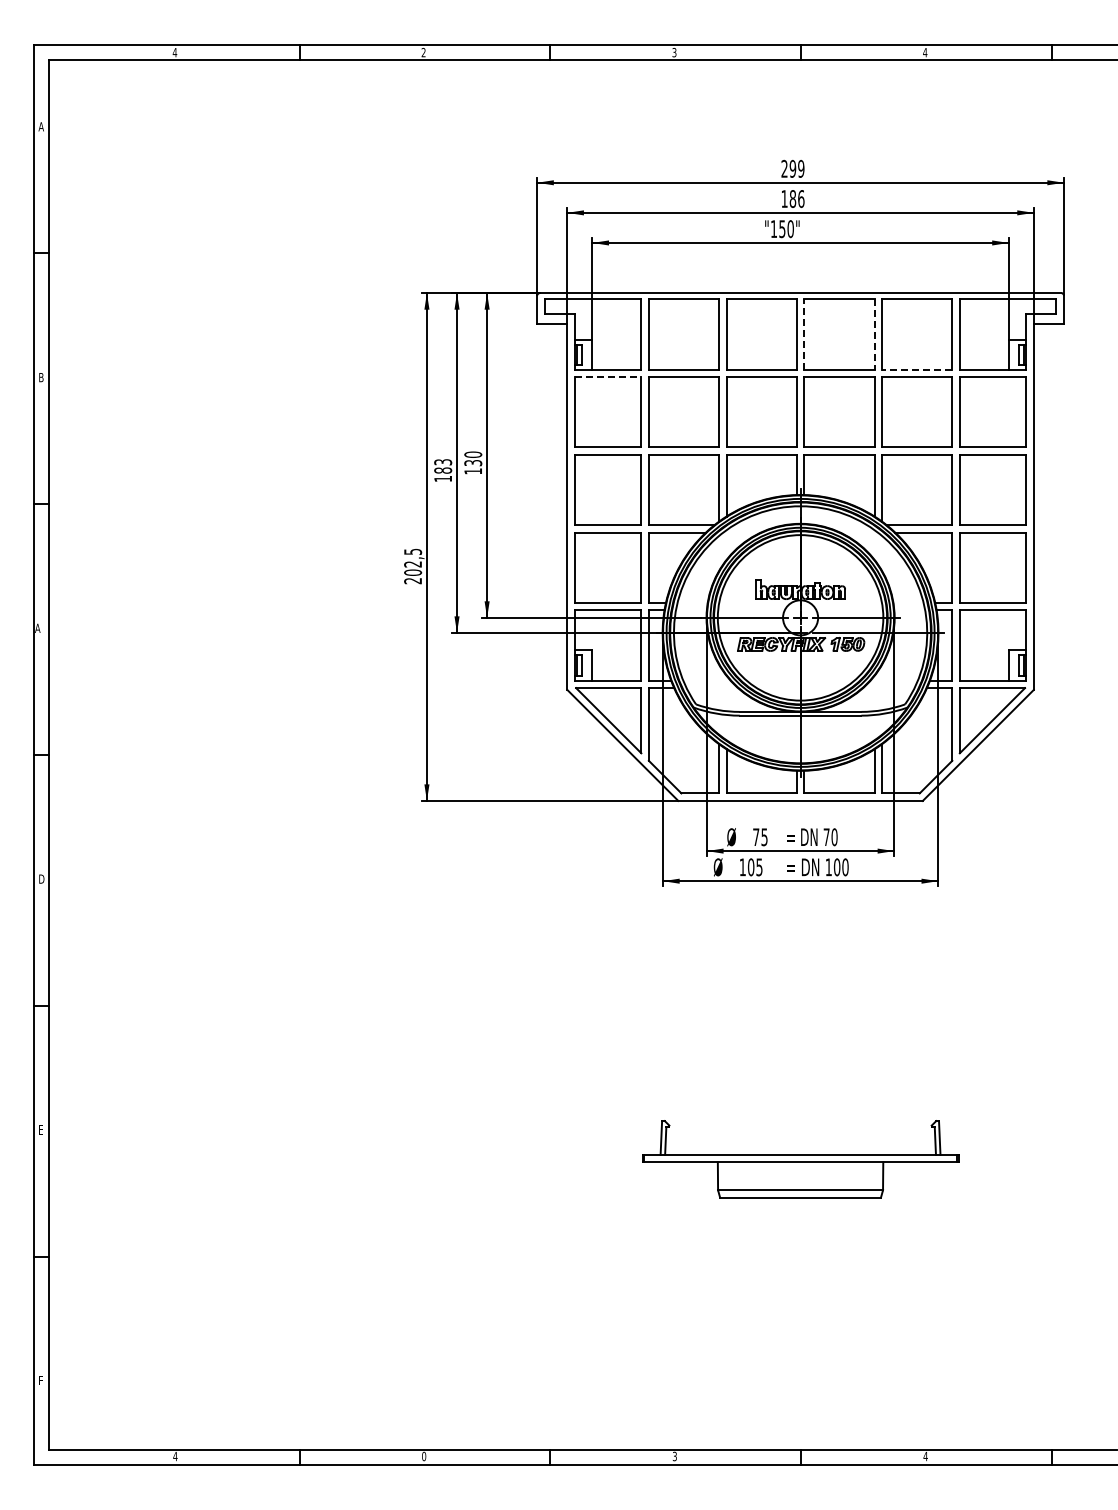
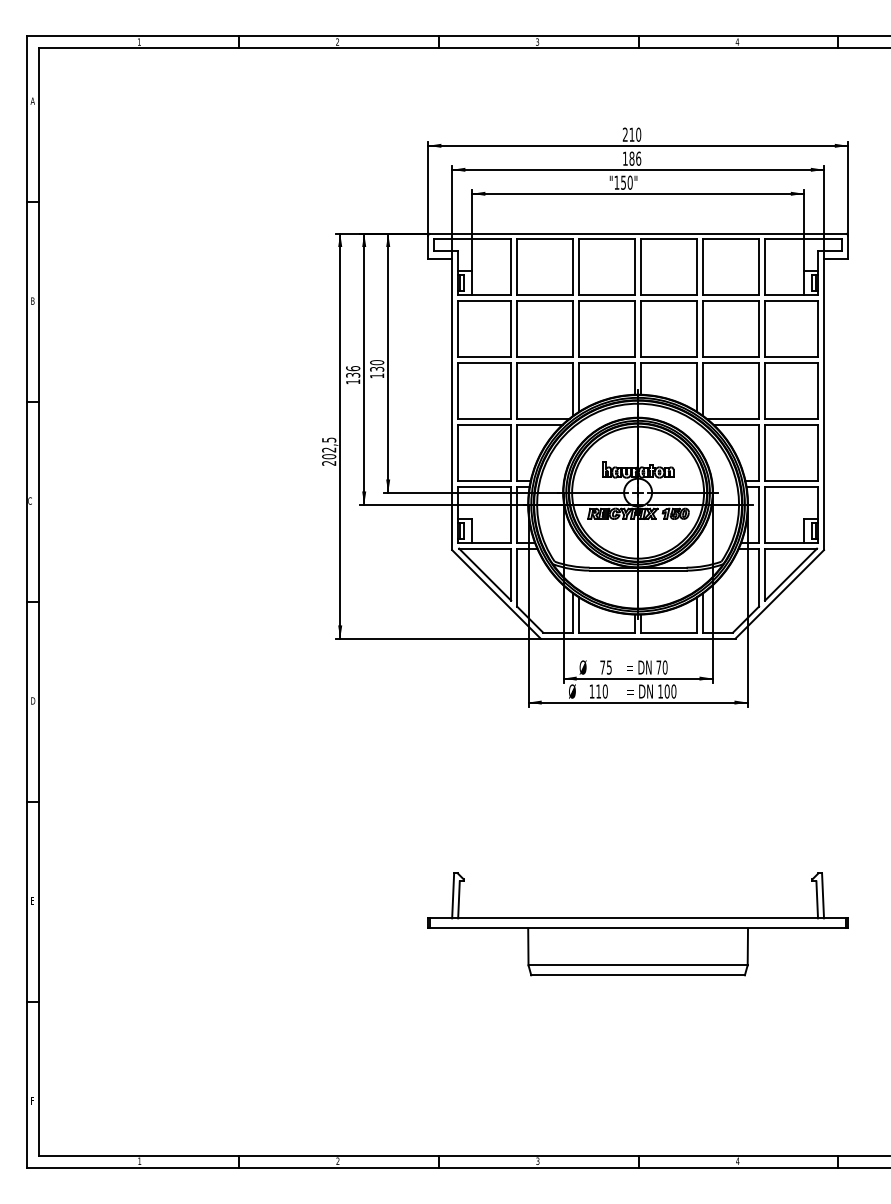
text: (174, 52) -> (138, 41), 4 -> 1
text: (796, 168) -> (634, 134), 299 -> 210
line: (804, 334) -> (641, 266), dashed -> solid
line: (874, 334) -> (697, 266), dashed -> solid
line: (916, 369) -> (730, 294), dashed -> solid
line: (608, 377) -> (484, 301), dashed -> solid
text: (443, 466) -> (353, 372), 183 -> 136
text: (37, 628) -> (29, 501), A -> C
text: (754, 867) -> (601, 691), 105 -> 110
part: (800, 1159) -> (638, 924), size x1.67
text: (175, 1456) -> (139, 1161), 4 -> 1
text: (424, 1456) -> (338, 1161), 0 -> 2

